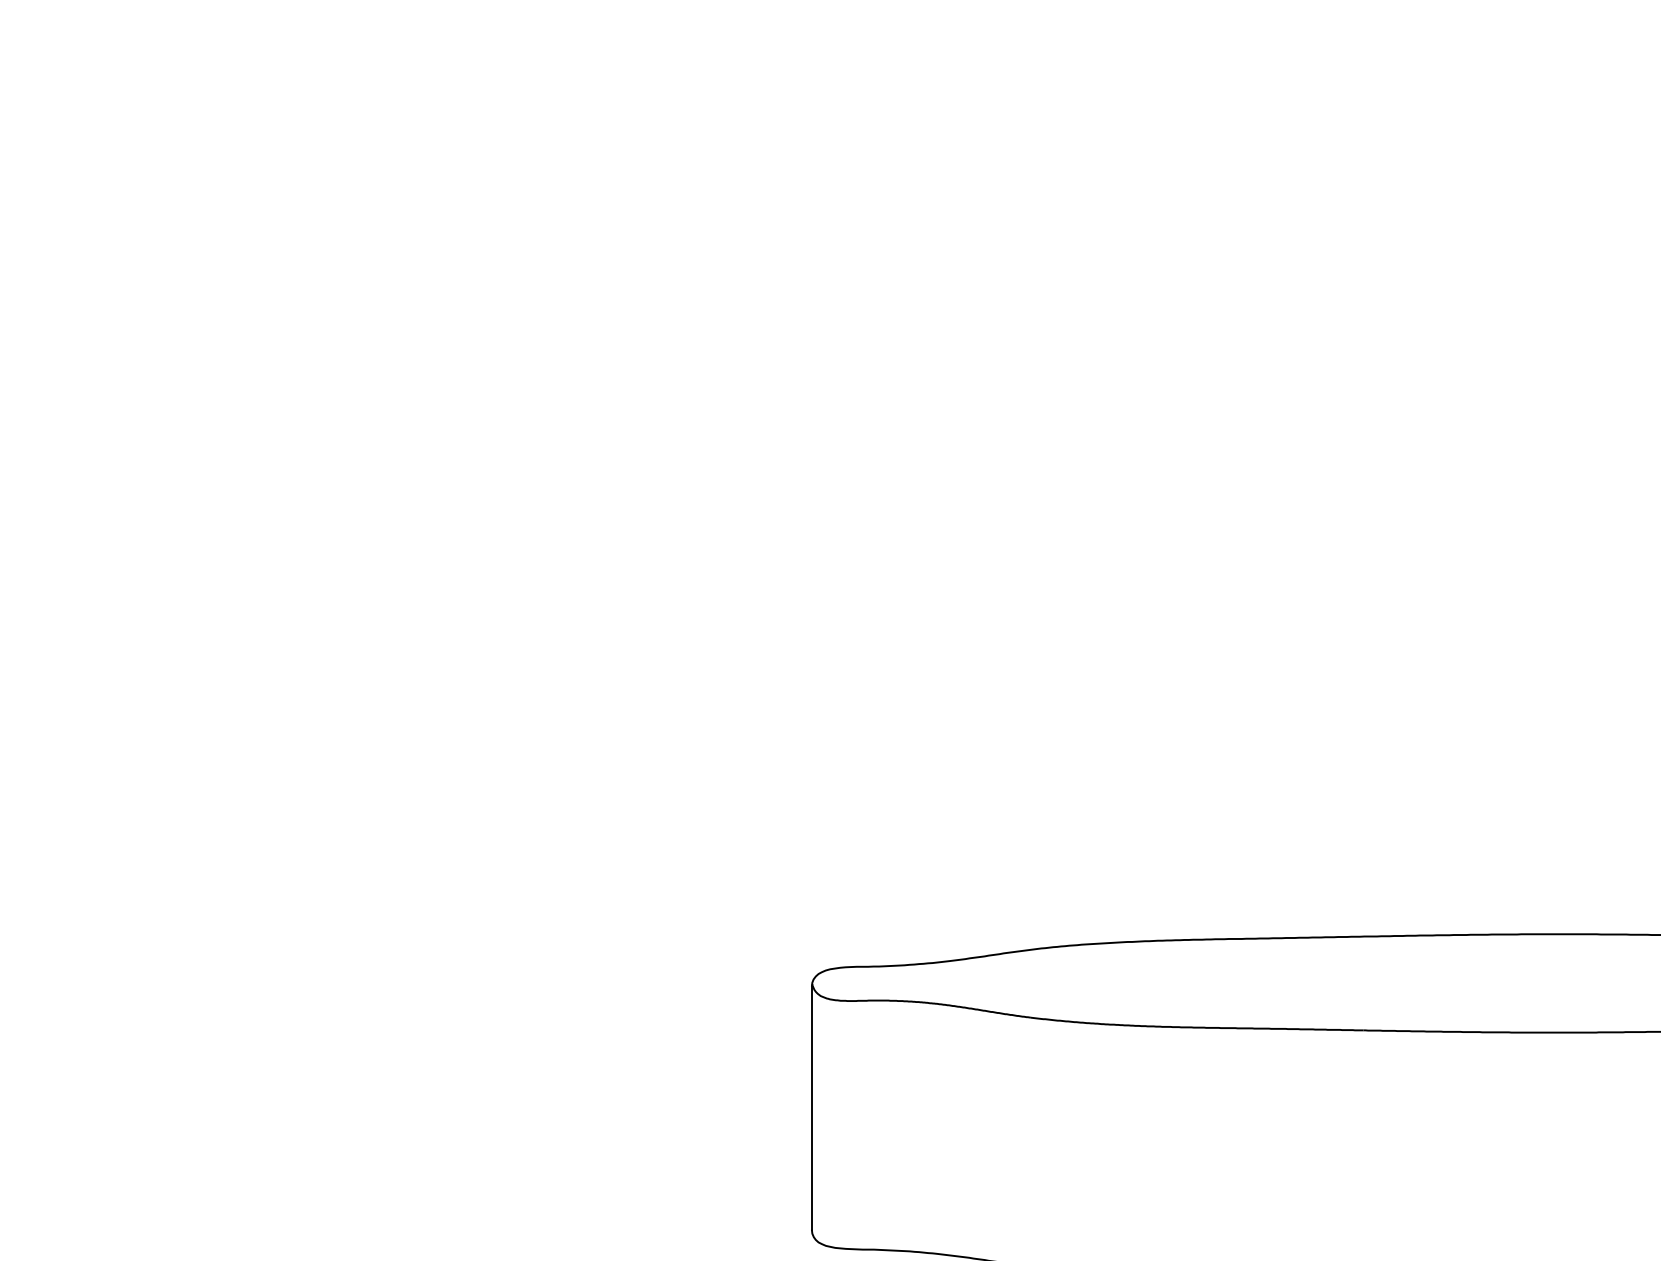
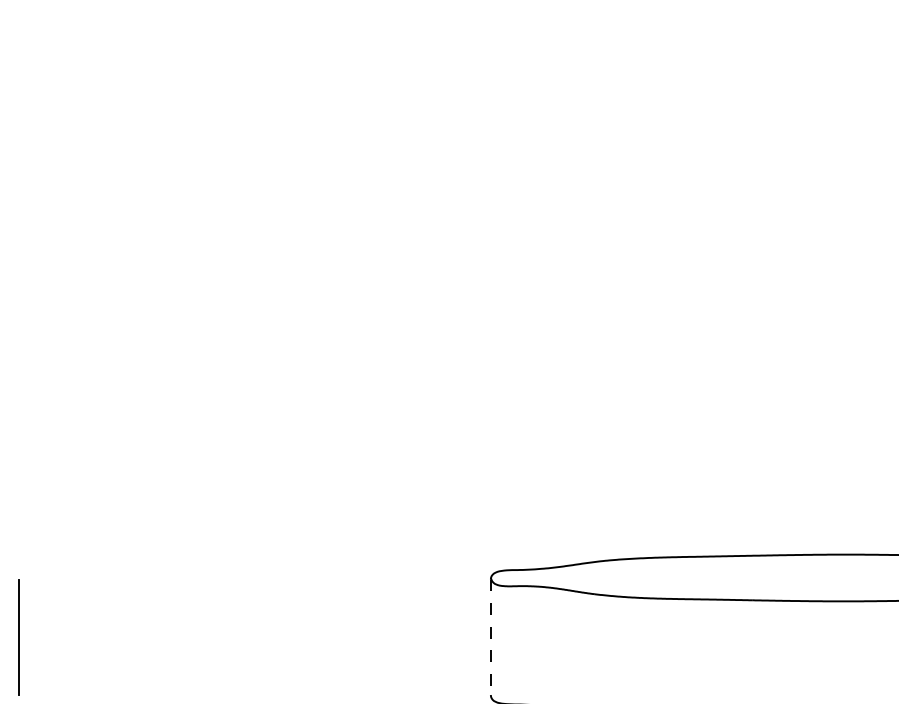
line: (811, 1108) -> (490, 637), solid -> dashed

